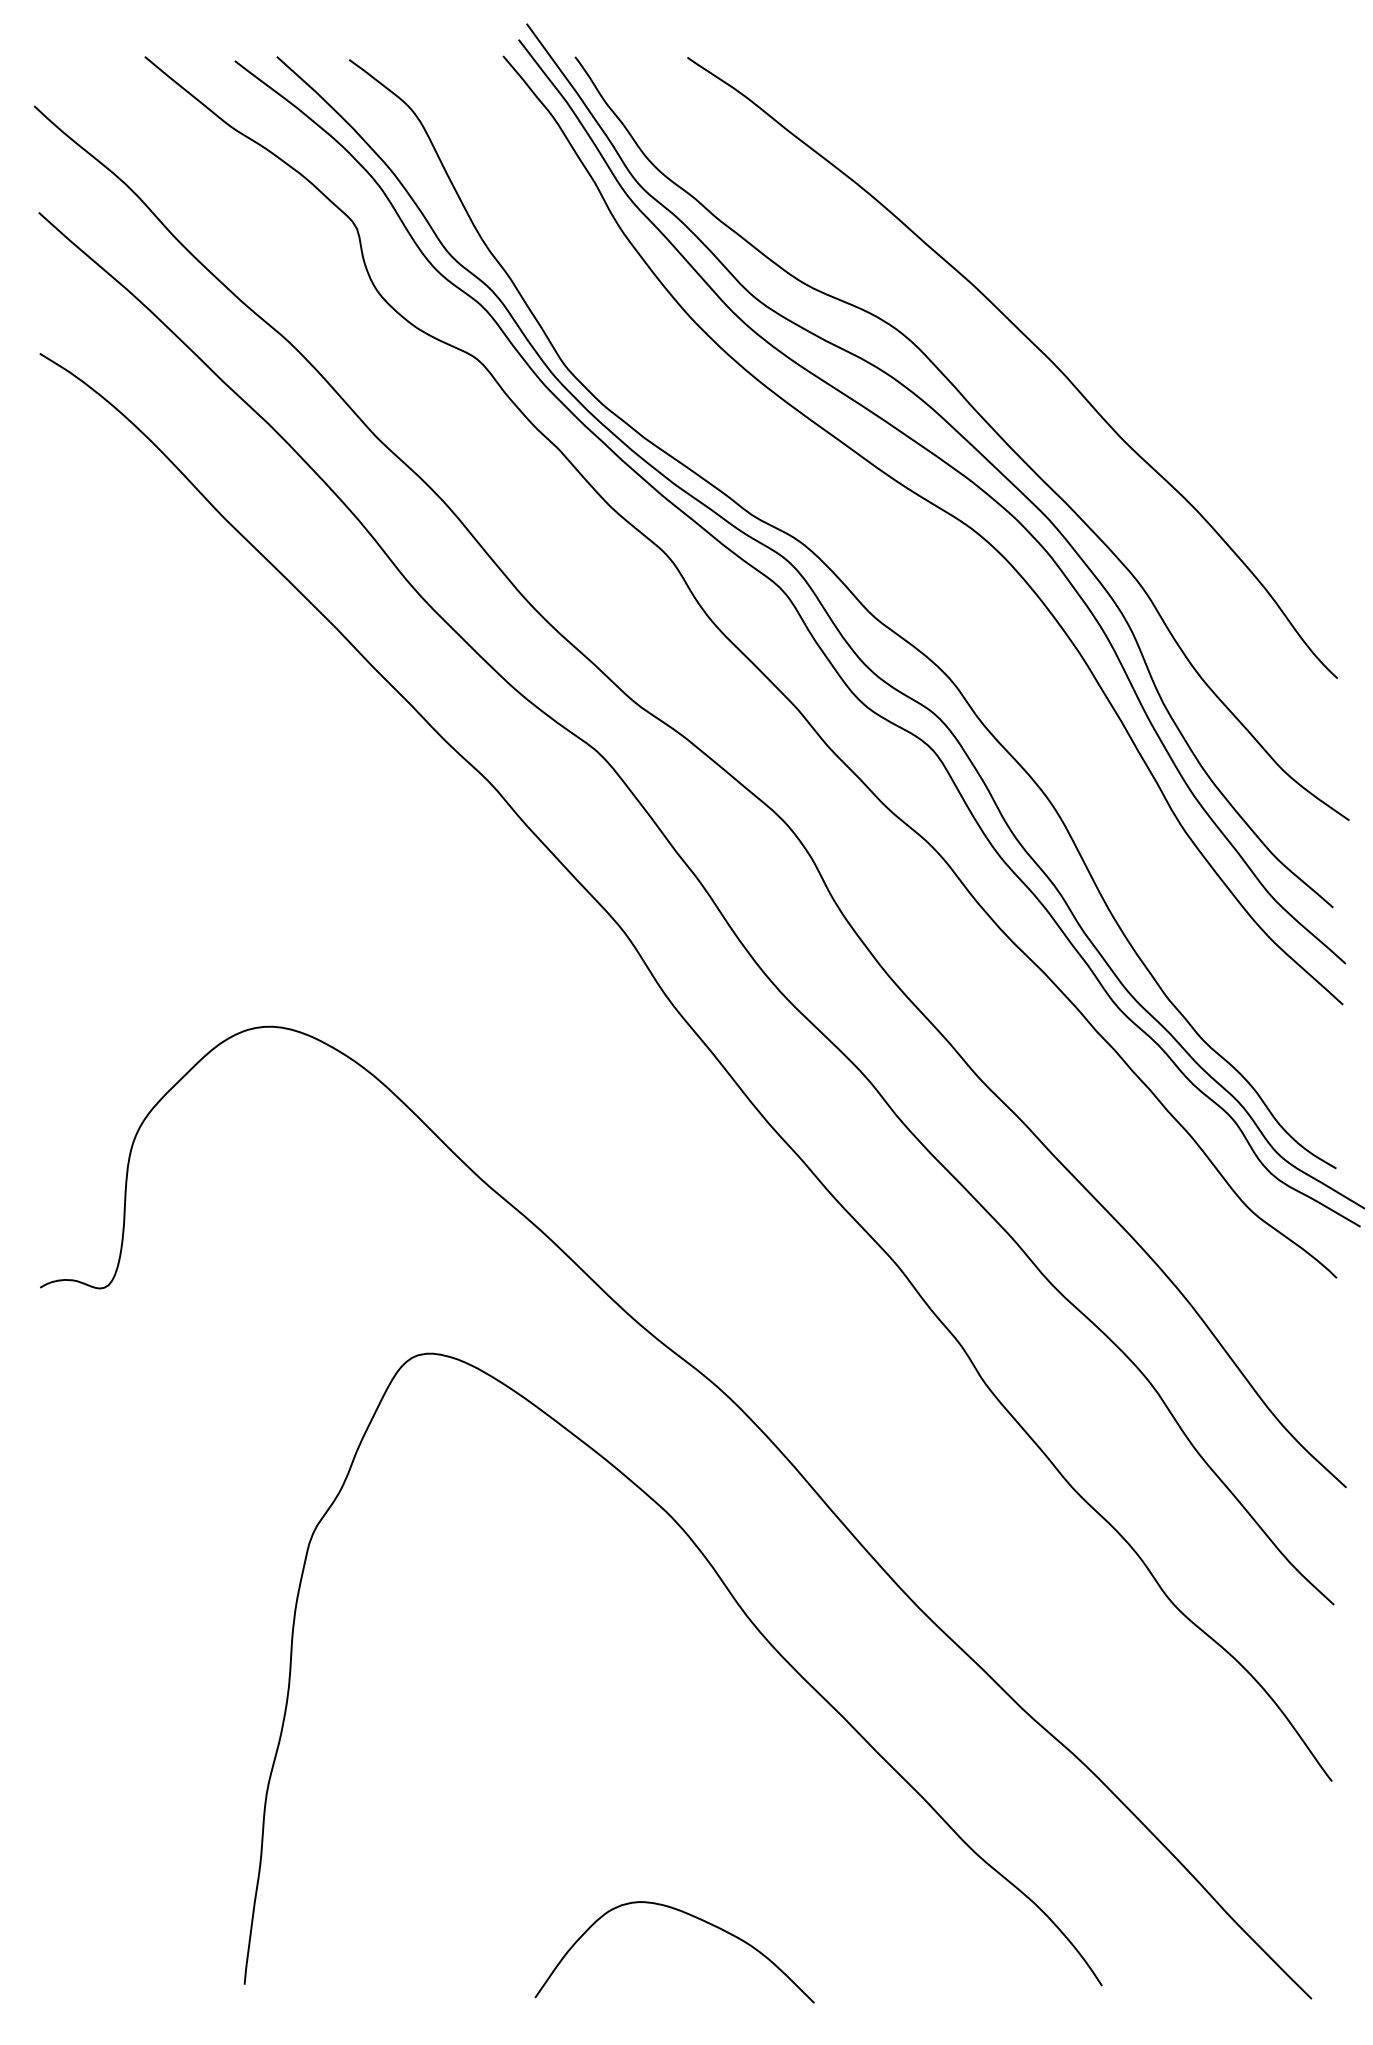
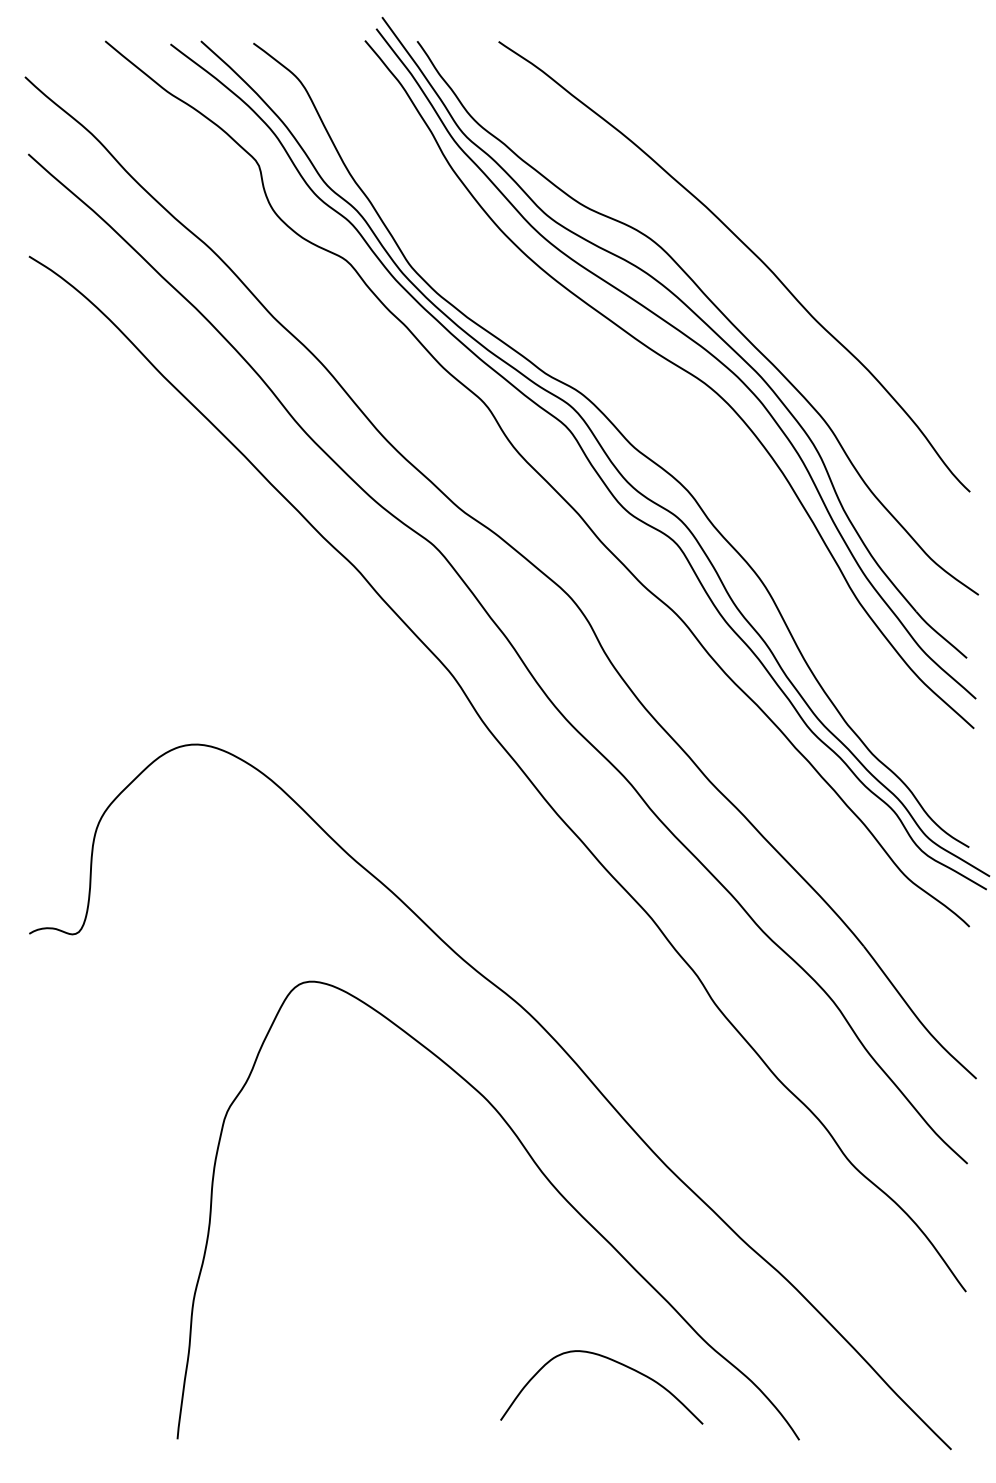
curve: (691, 1916) -> (614, 1361), moved

